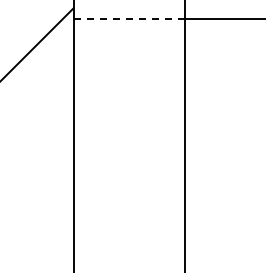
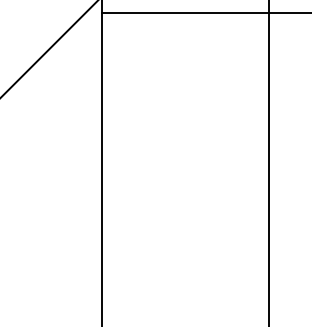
line: (128, 19) -> (184, 14), dashed -> solid

